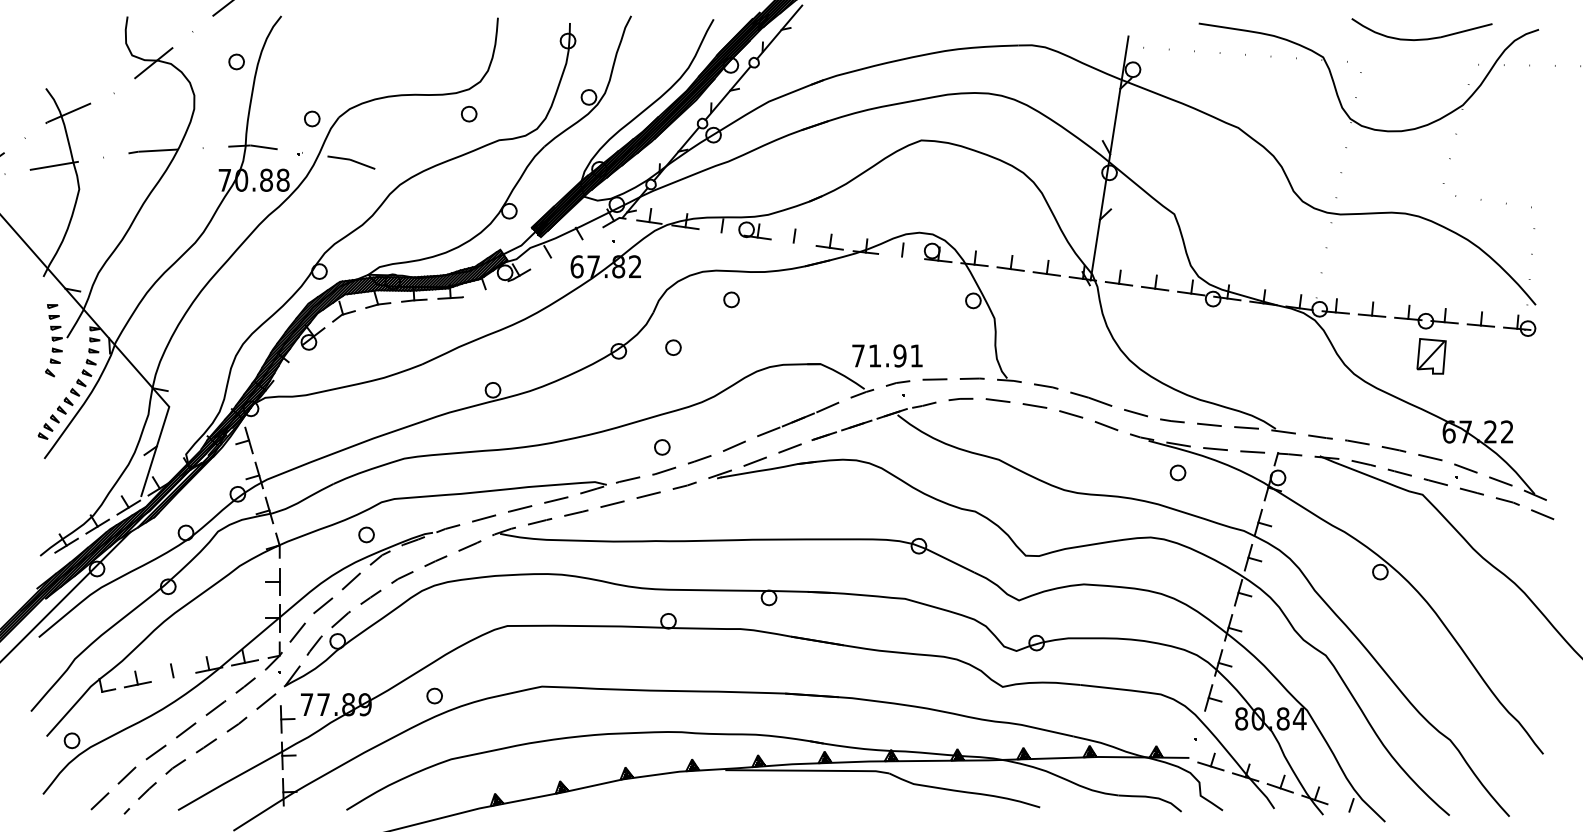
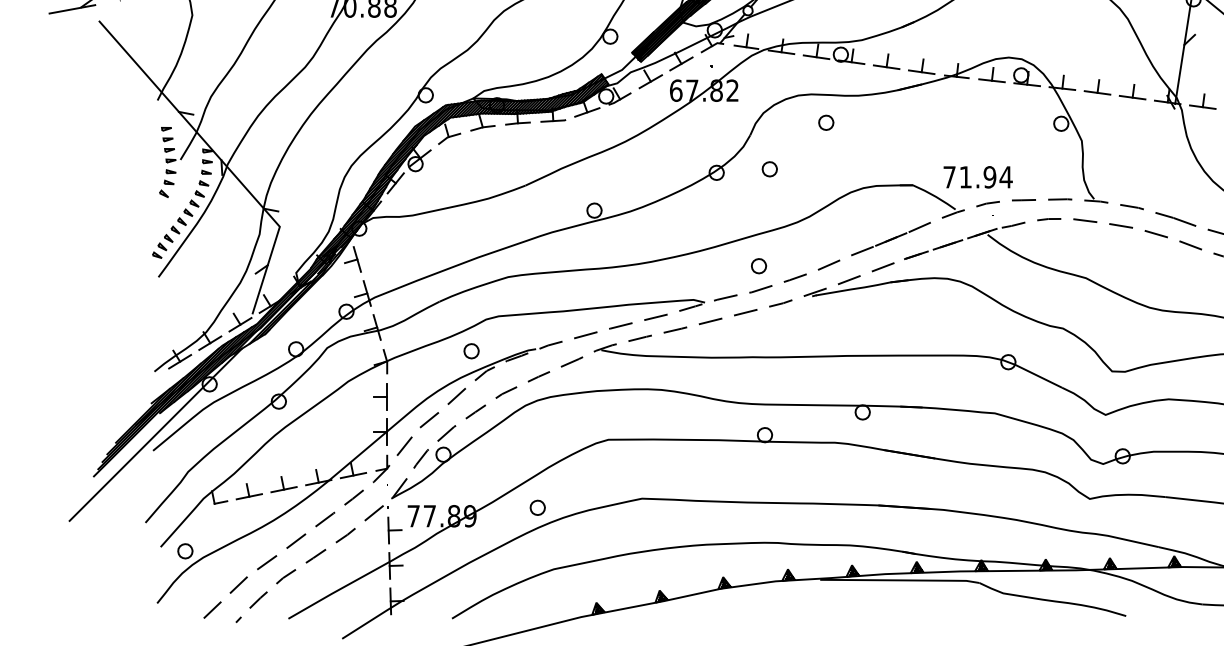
line: (721, 232) -> (816, 57), added
line: (582, 238) -> (681, 63), added
line: (793, 242) -> (886, 67), added
line: (901, 256) -> (991, 80), added
line: (550, 257) -> (650, 81), added
line: (485, 288) -> (587, 111), added
text: (916, 355) -> (1006, 176), 71.91 -> 71.94
line: (288, 361) -> (395, 182), added
line: (173, 677) -> (283, 489), added

